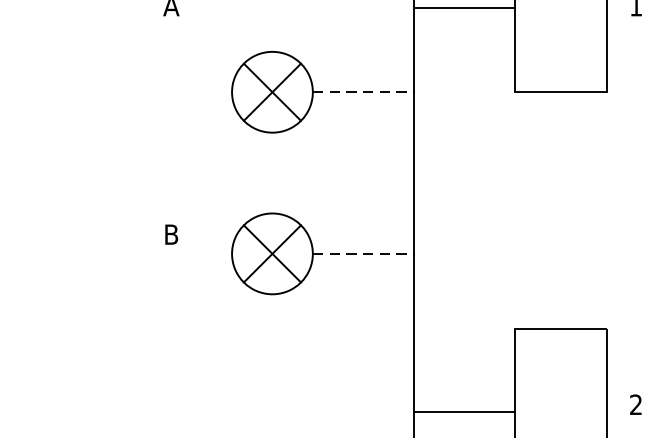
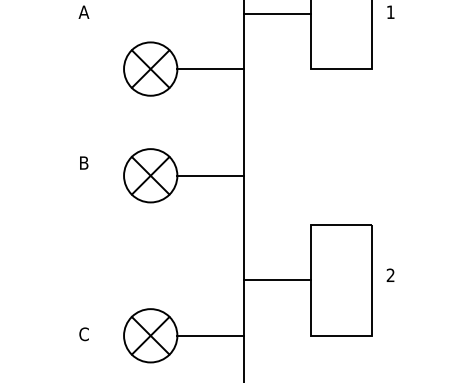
line: (364, 92) -> (211, 69), dashed -> solid
line: (364, 253) -> (211, 175), dashed -> solid

